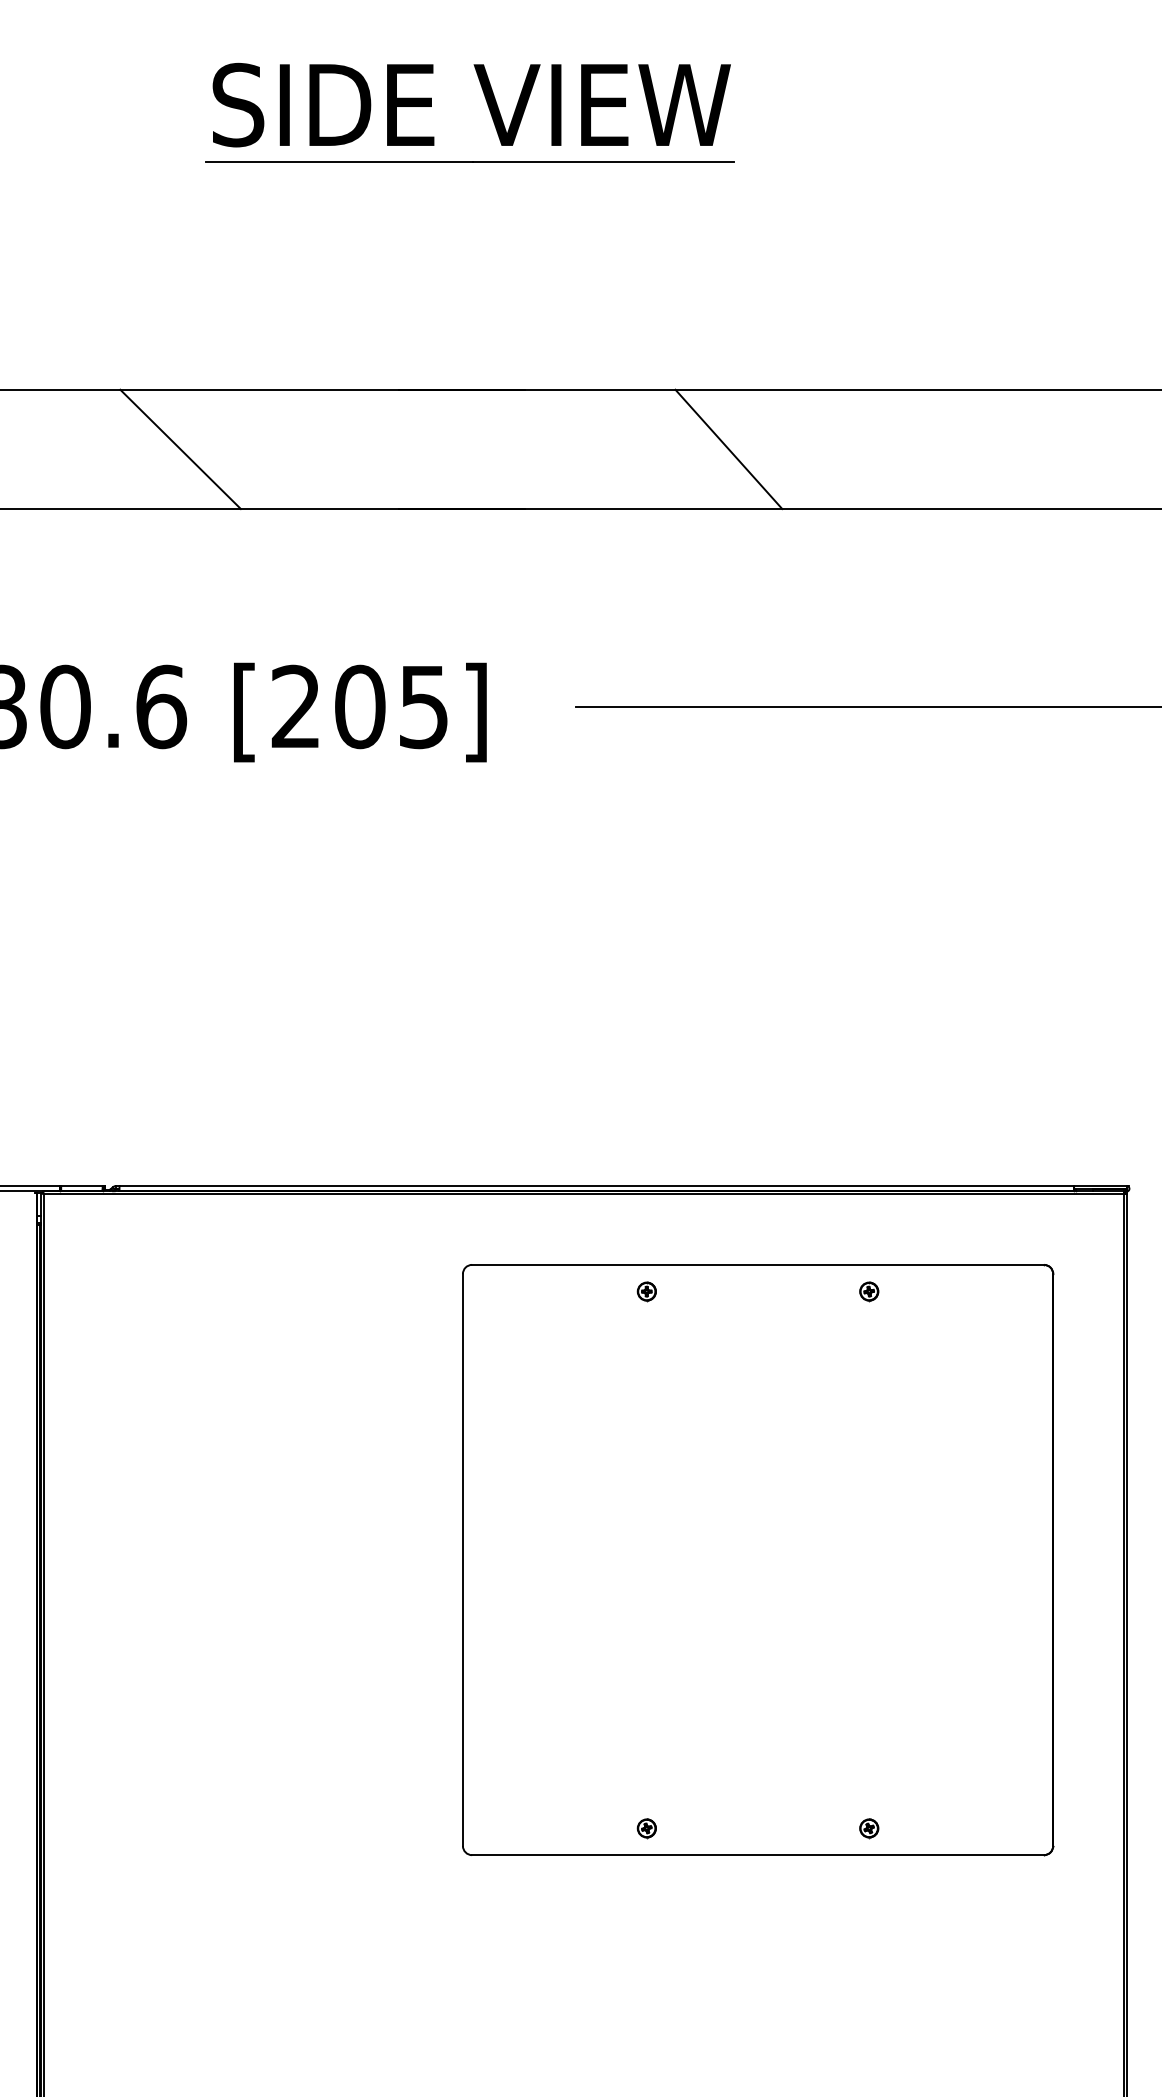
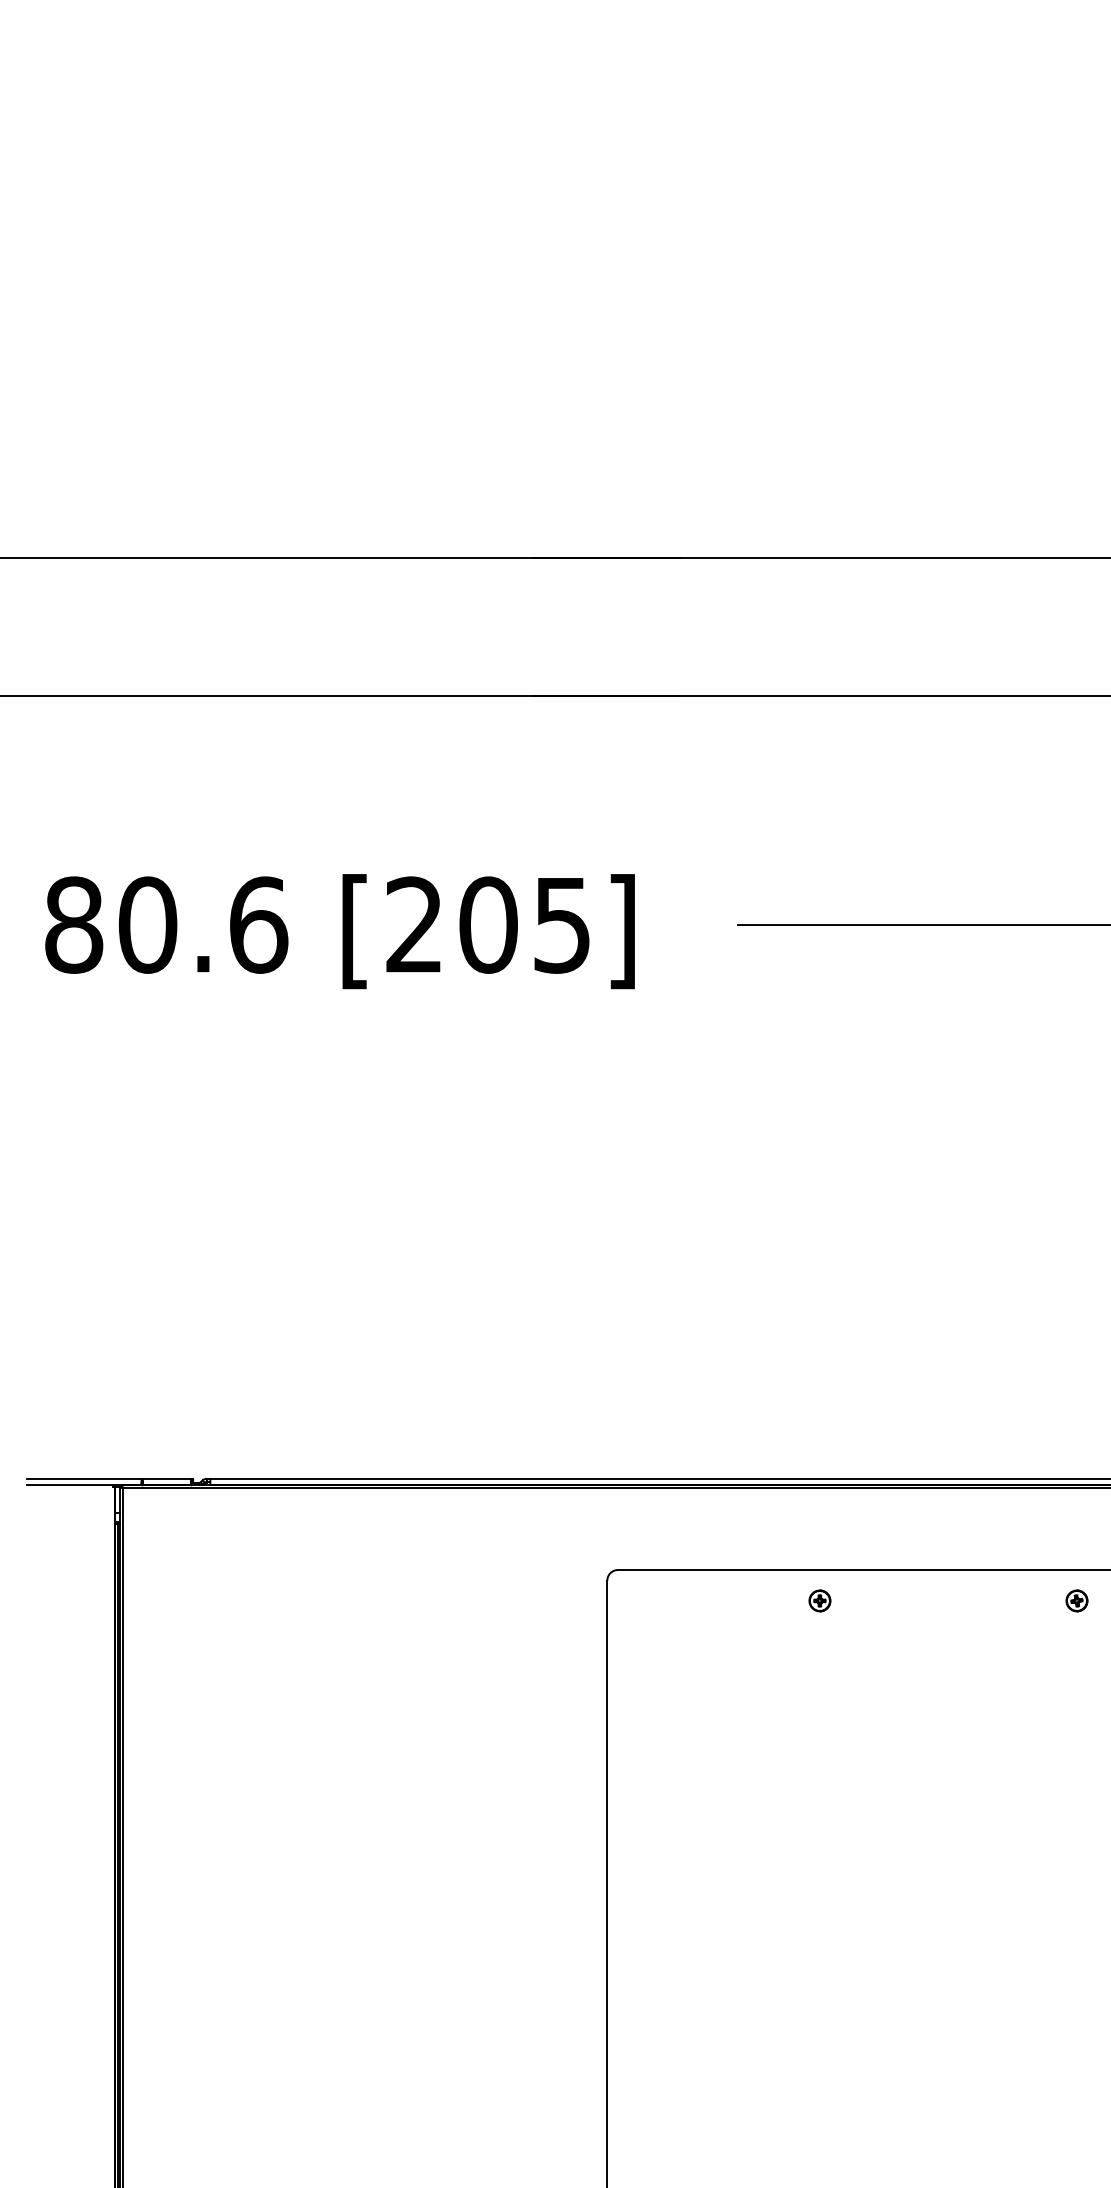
part: (487, 105) -> (635, 229), removed
line: (180, 449) -> (280, 627), removed
line: (728, 449) -> (914, 627), removed

